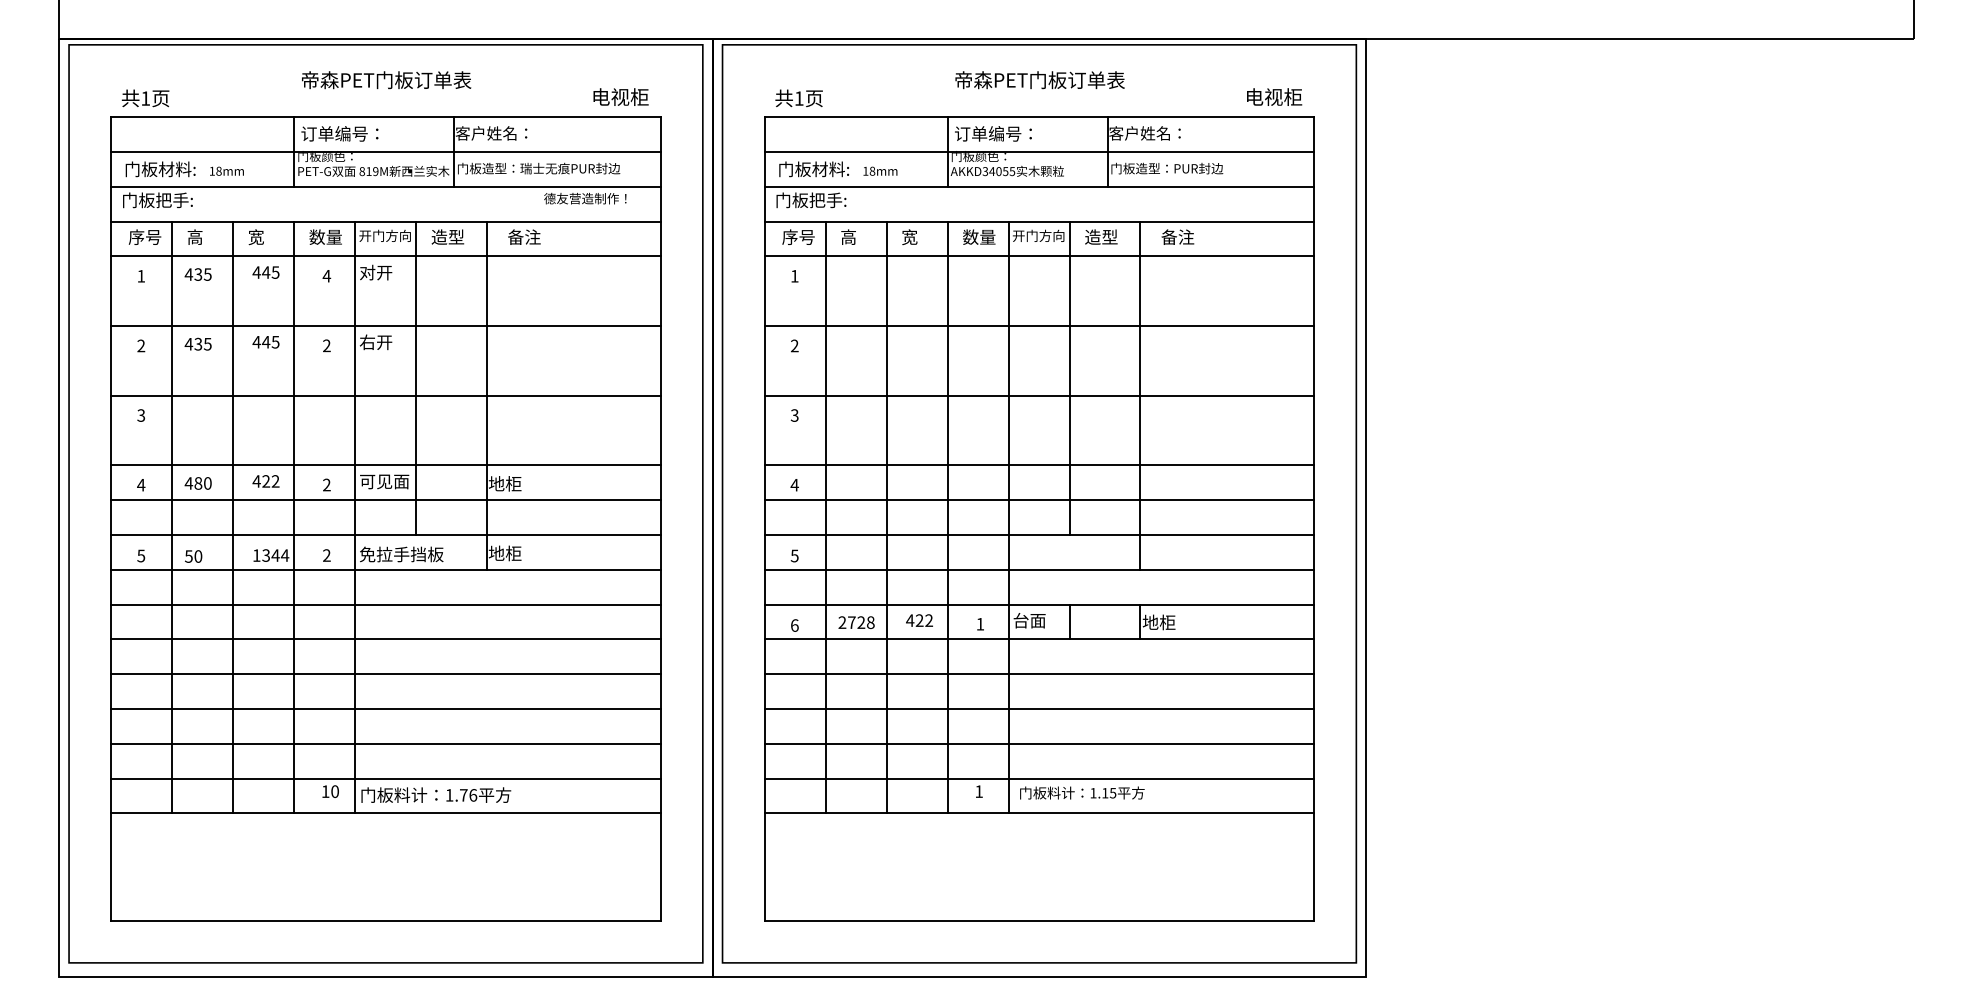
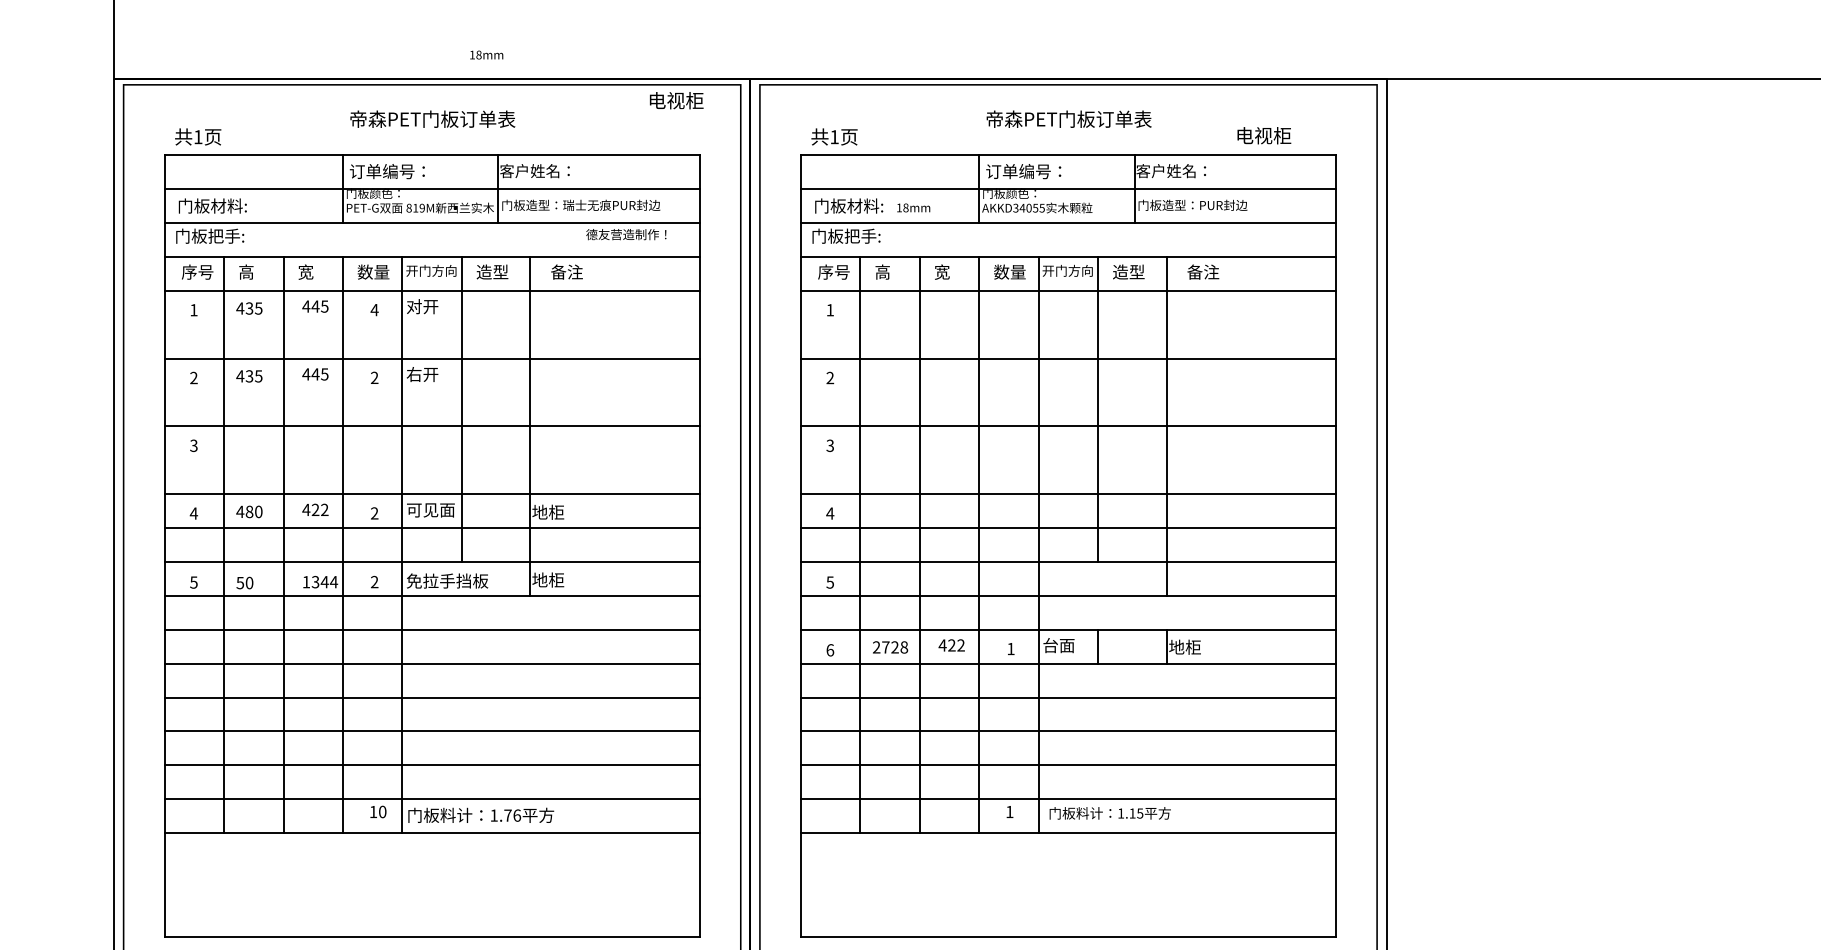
text: (620, 96) -> (676, 100), moved
text: (1274, 96) -> (1264, 135), moved
text: (226, 170) -> (486, 54), moved

